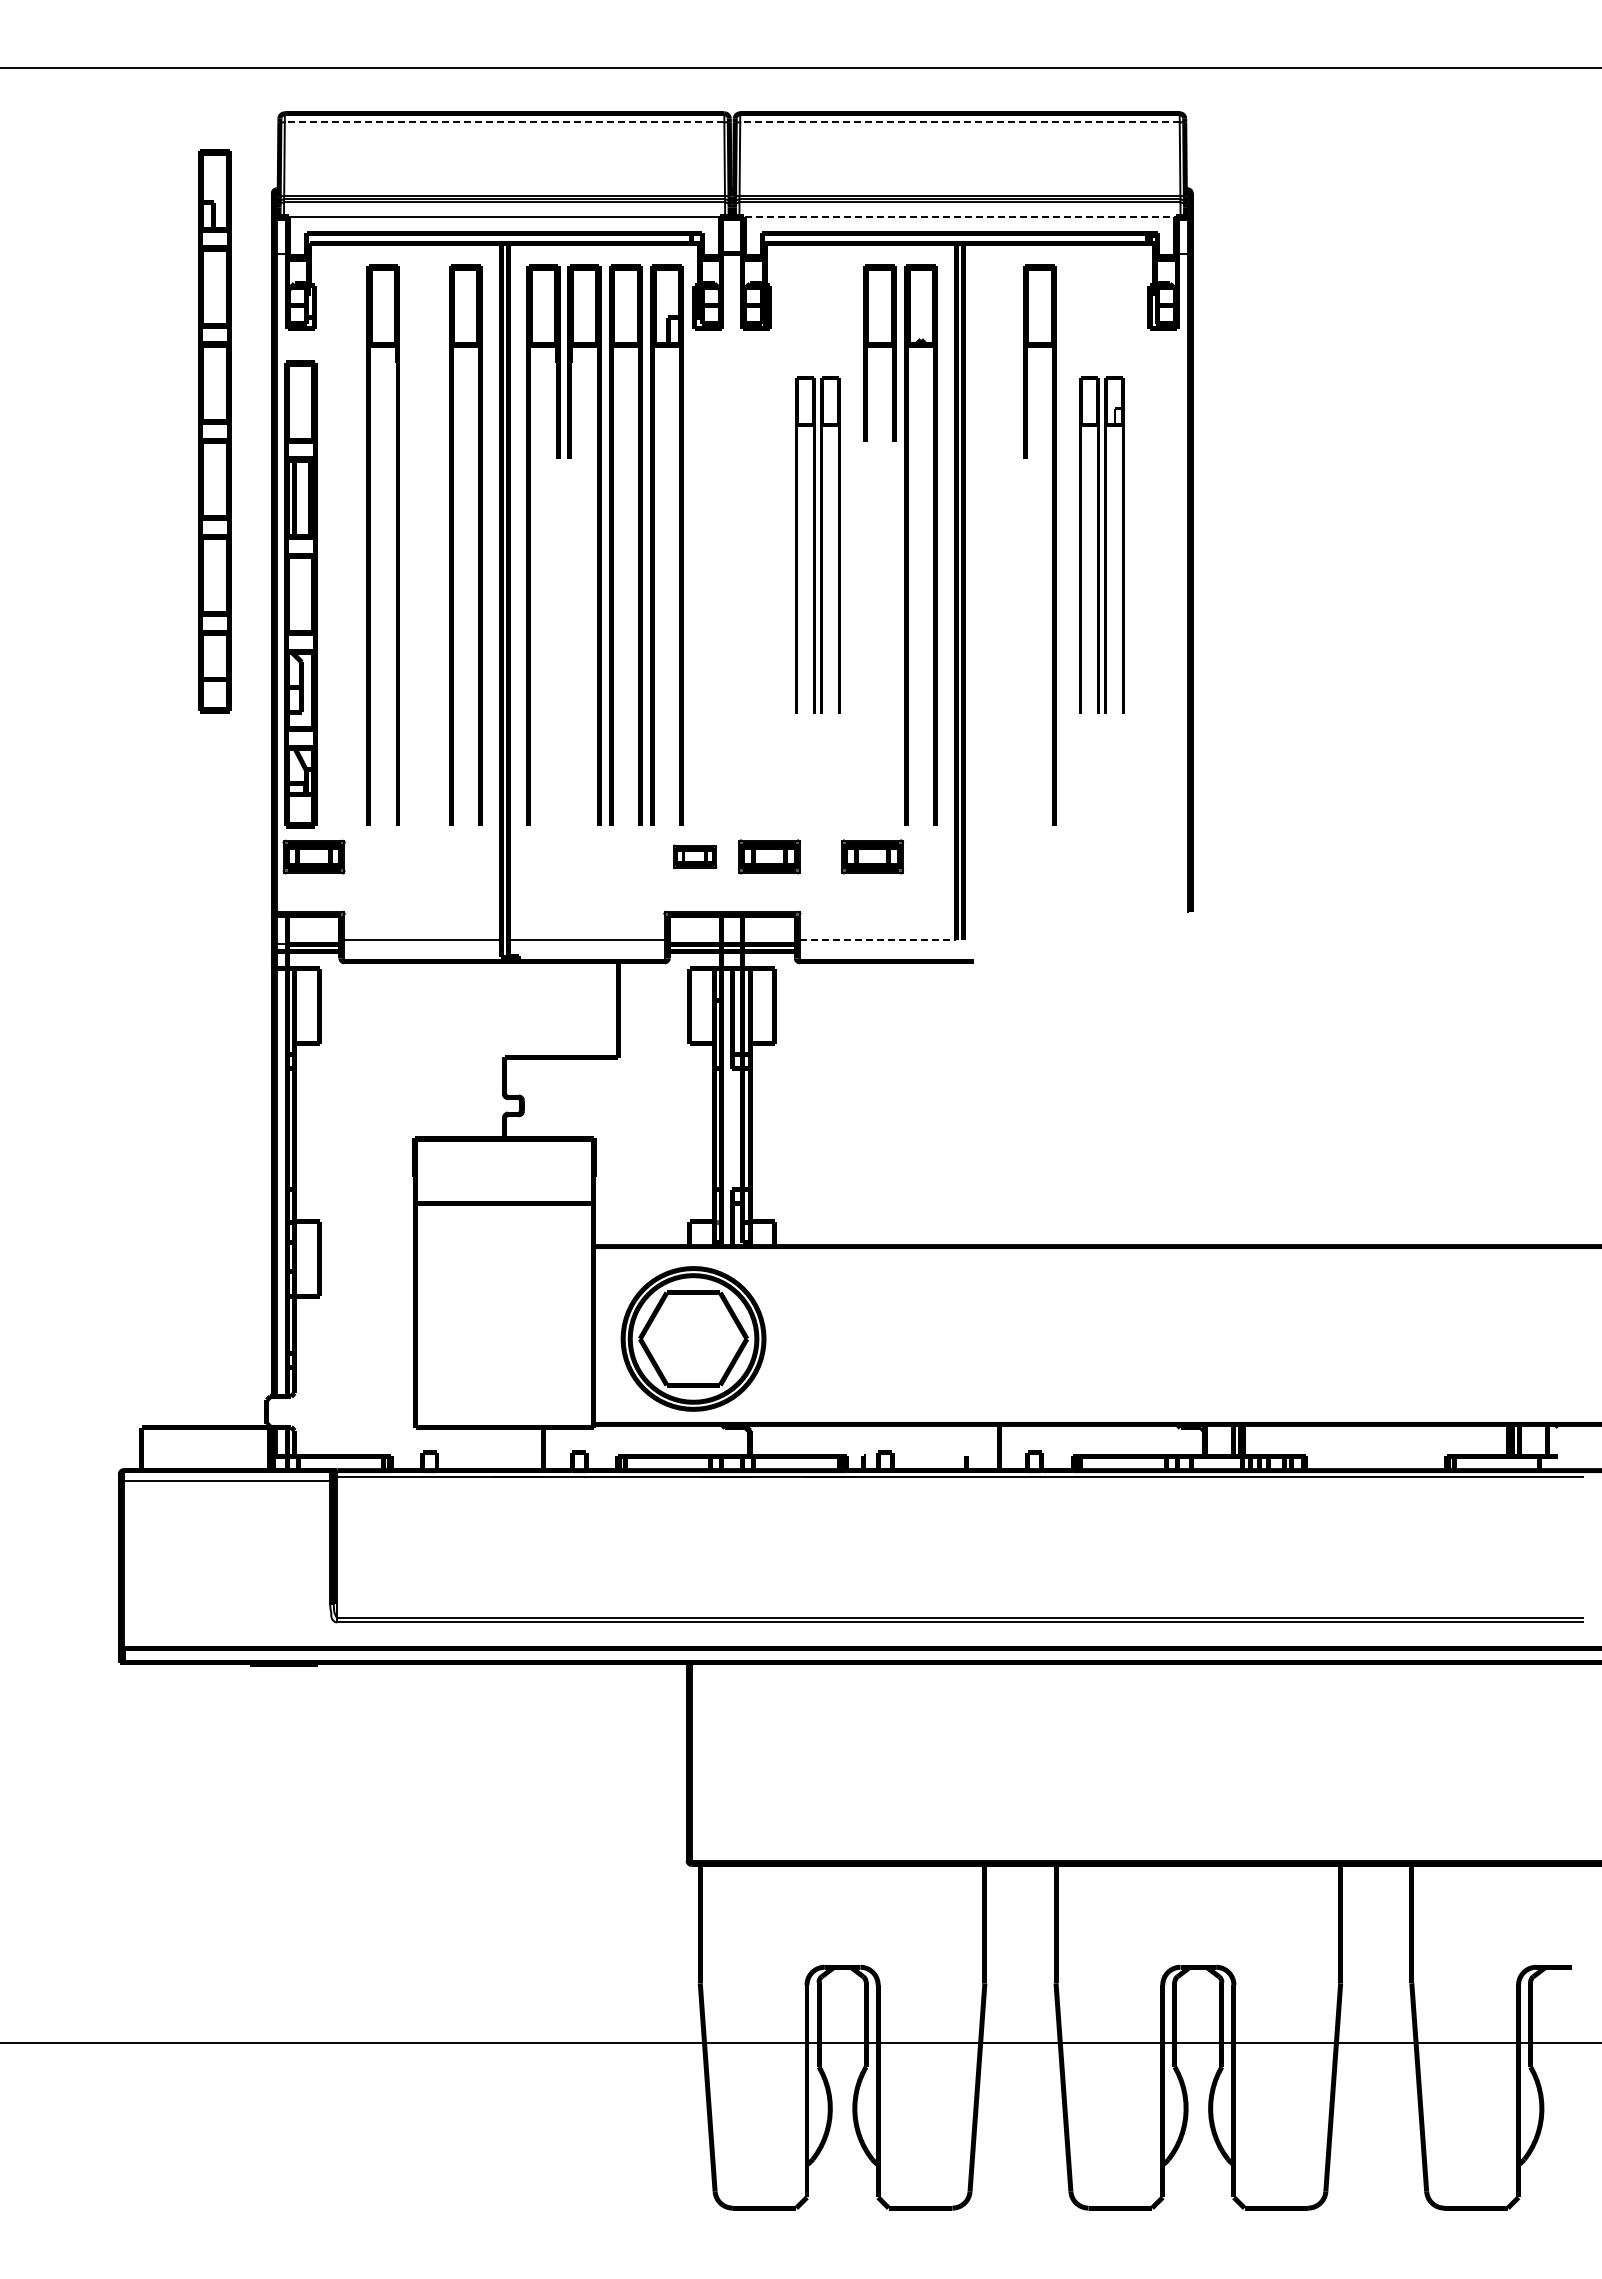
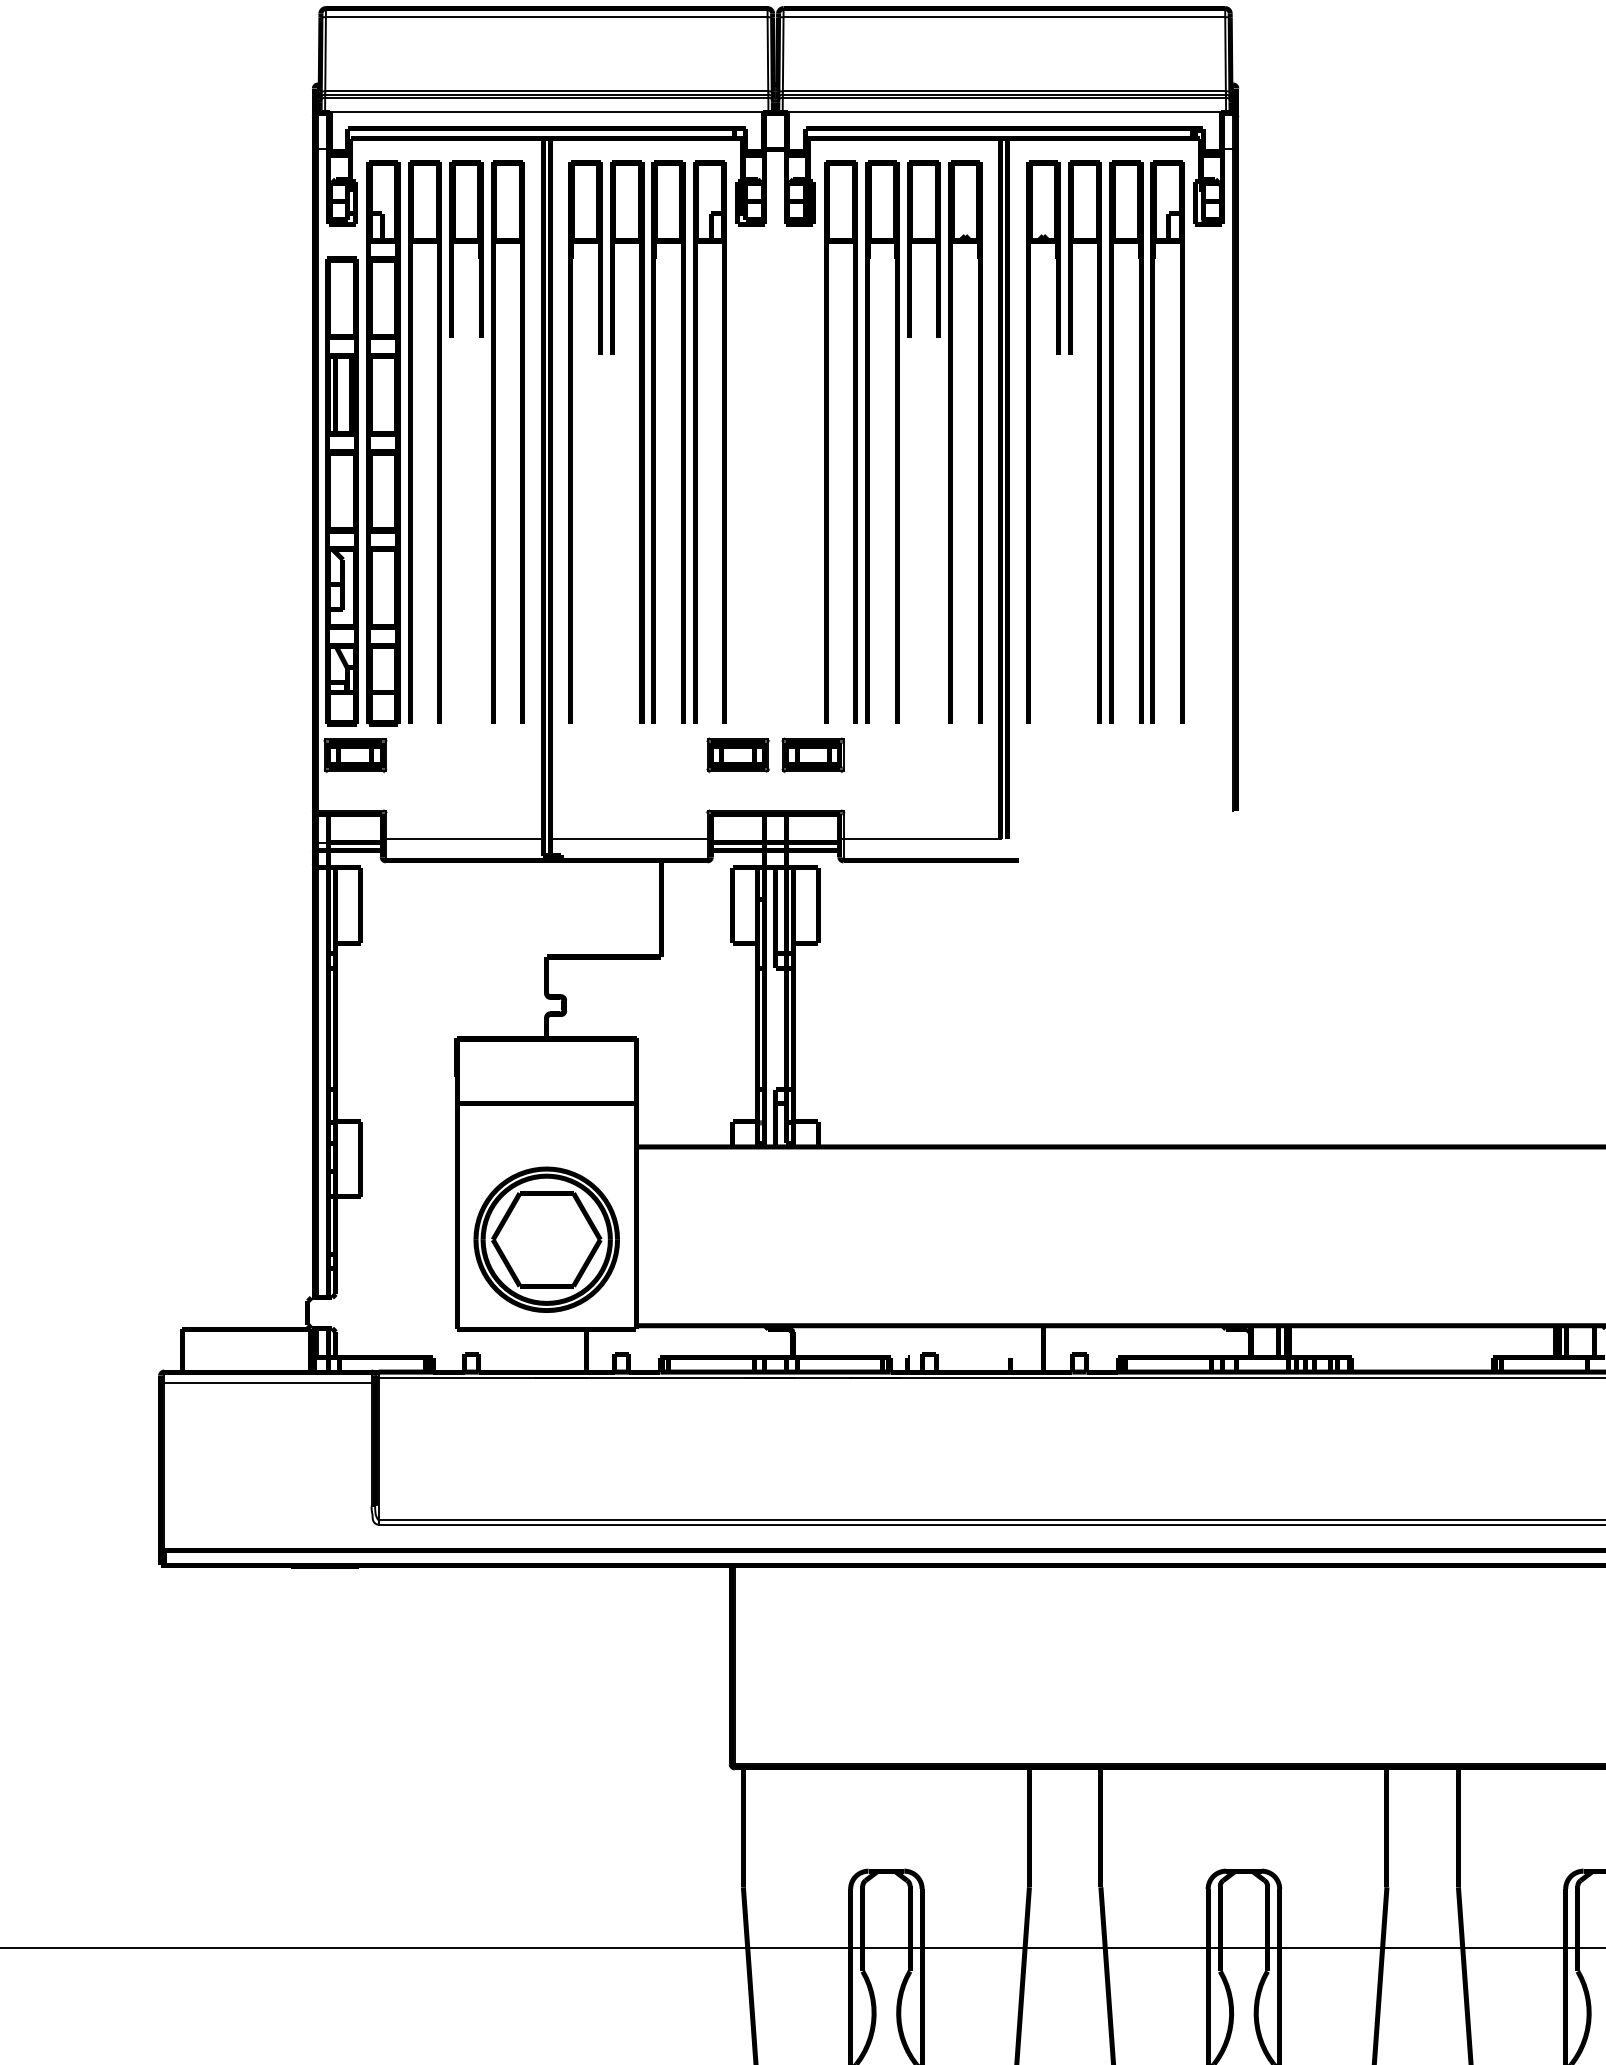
line: (504, 122) -> (546, 17), dashed -> solid
line: (959, 122) -> (1003, 17), dashed -> solid
line: (959, 216) -> (1003, 111), dashed -> solid
part: (424, 352) -> (466, 248), added
part: (214, 431) -> (382, 443), moved
part: (817, 544) -> (861, 441), size x1.67
part: (986, 544) -> (1031, 441), added
part: (1101, 544) -> (1146, 441), size x1.67
part: (694, 856) -> (737, 754), size x1.43
part: (872, 856) -> (916, 754), removed
line: (878, 940) -> (922, 839), dashed -> solid
part: (693, 1338) -> (546, 1239), moved

